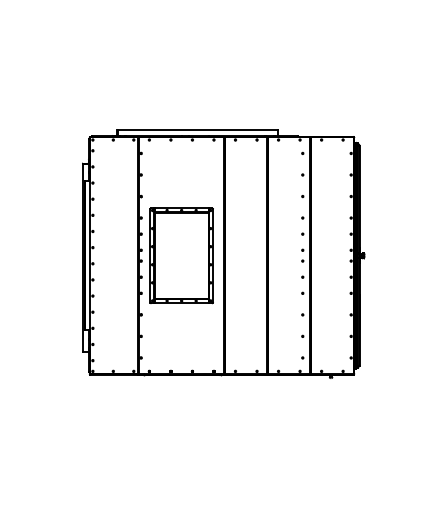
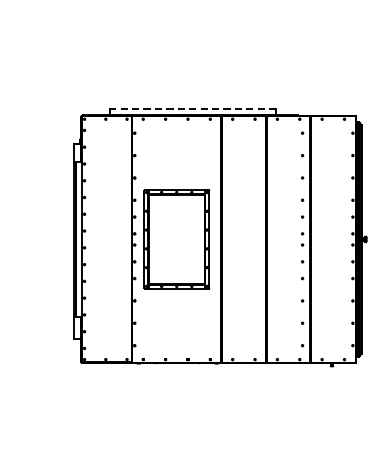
line: (197, 129) -> (193, 108), solid -> dashed

